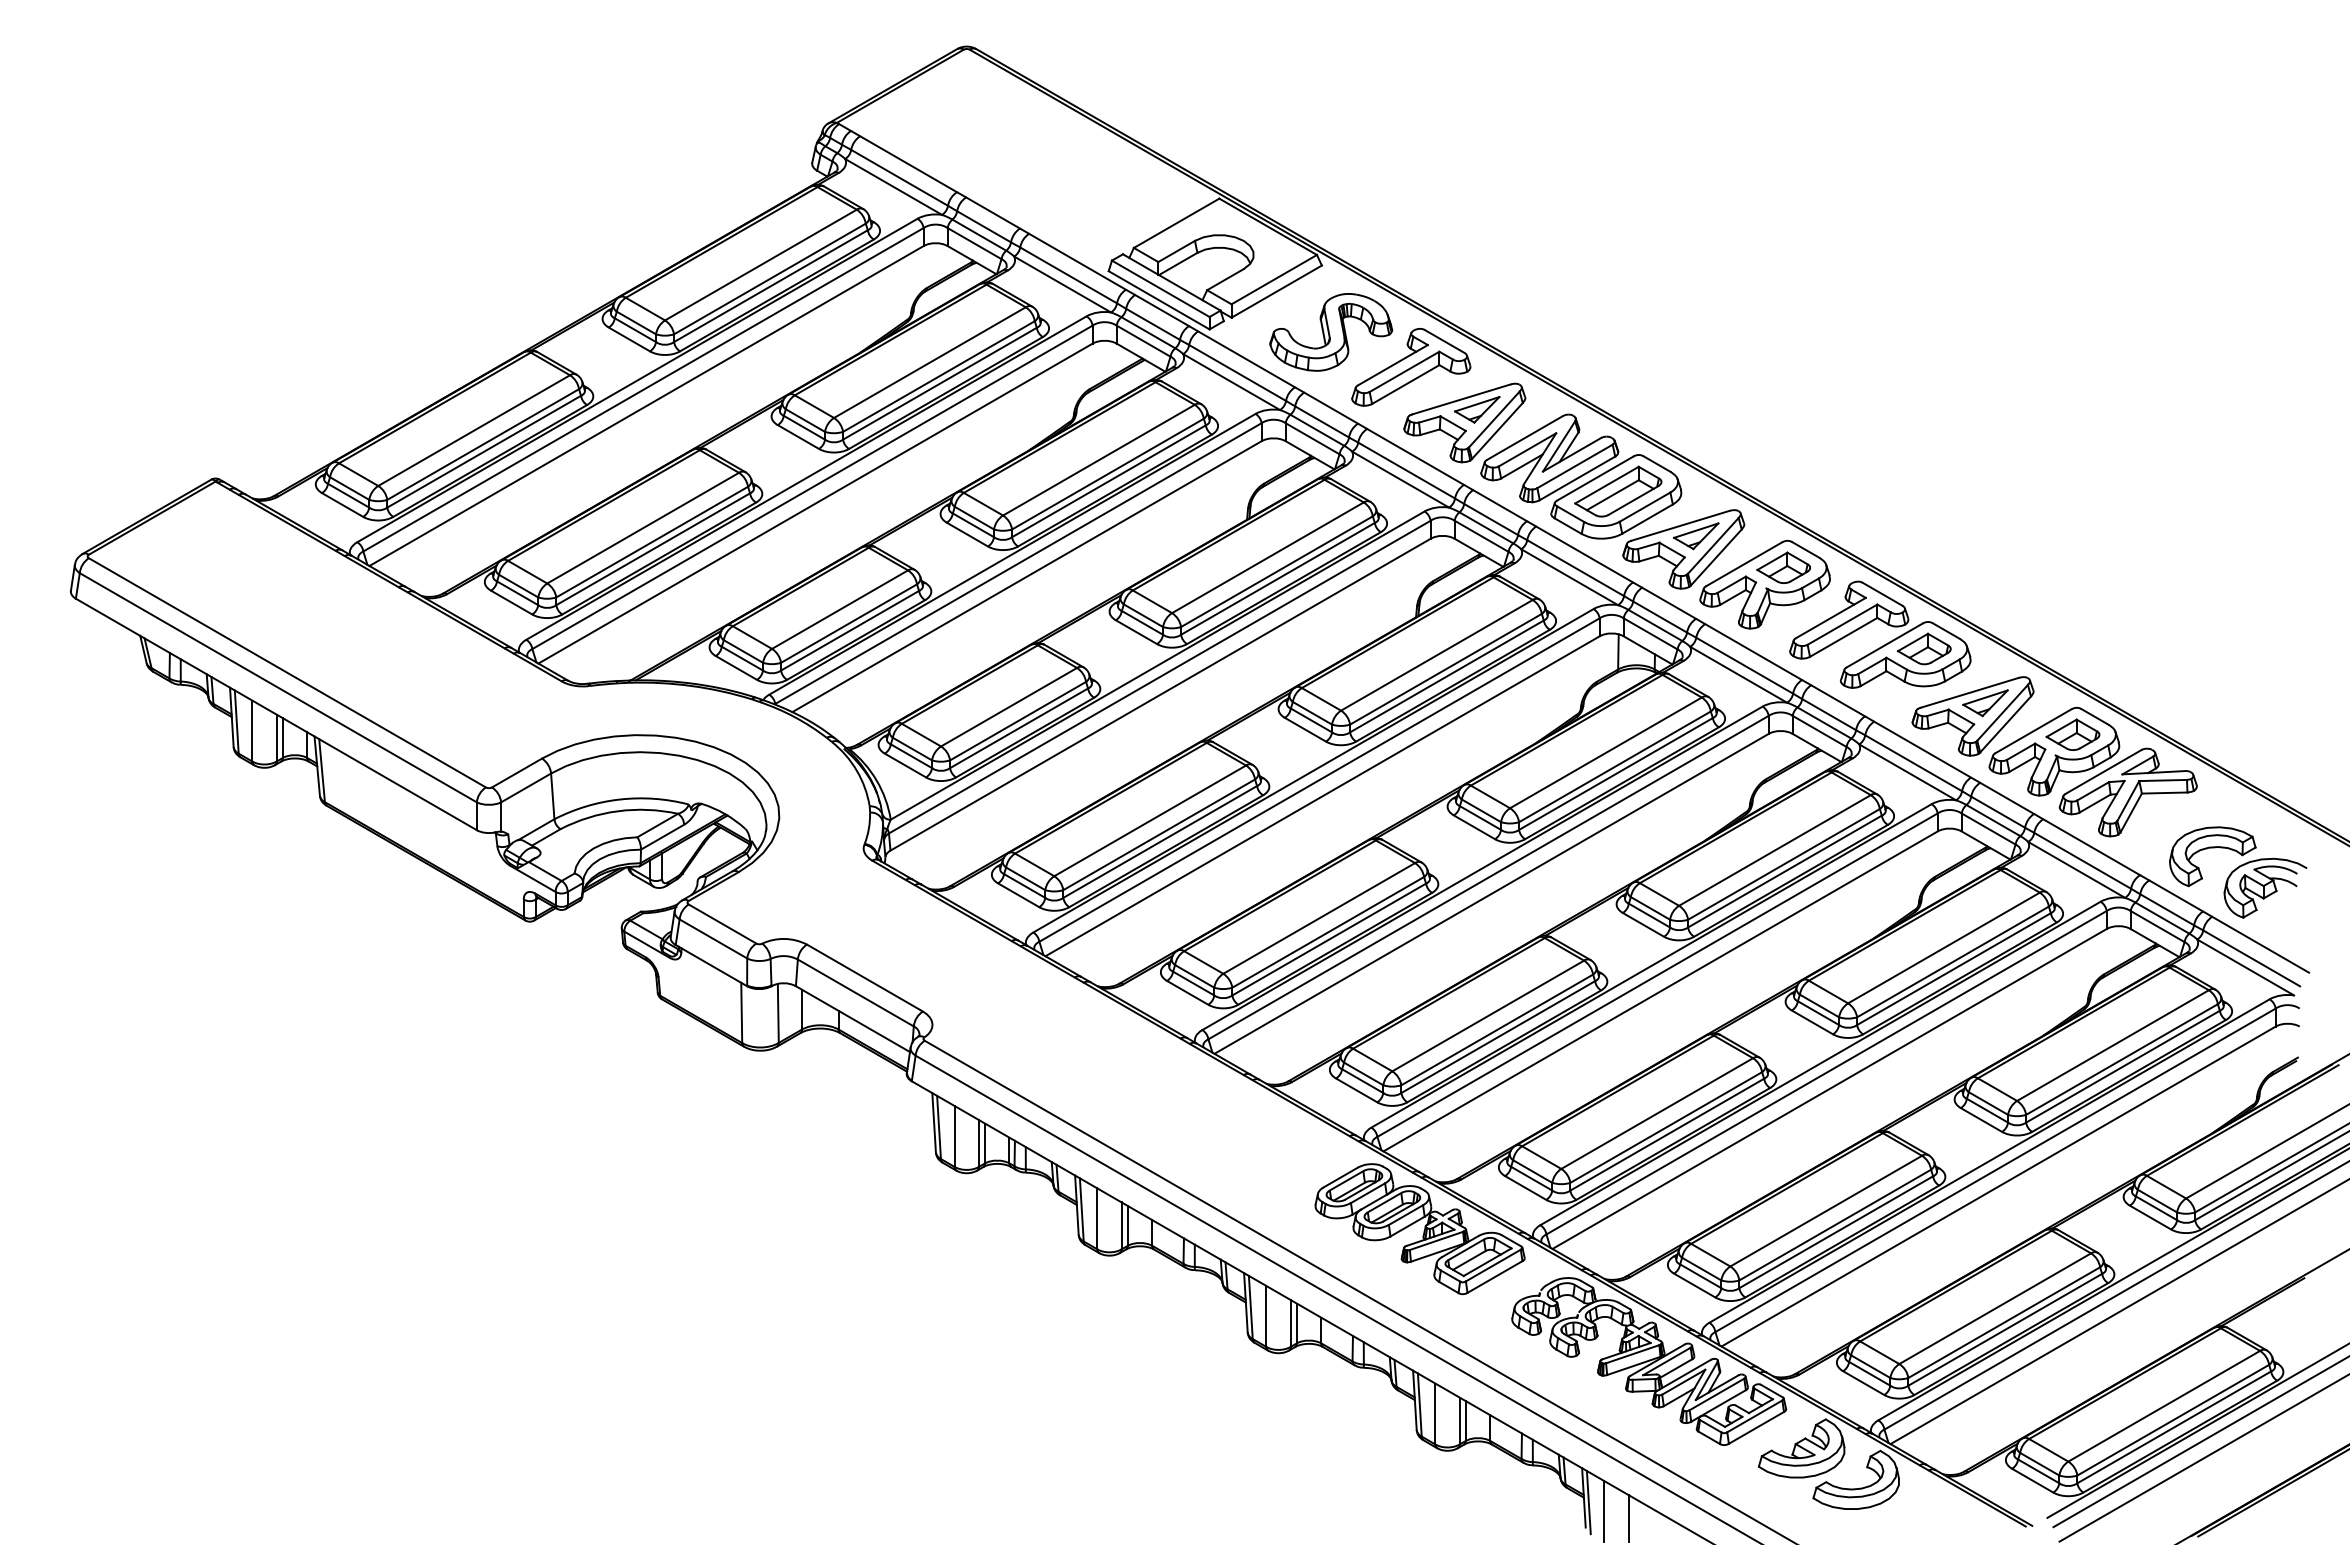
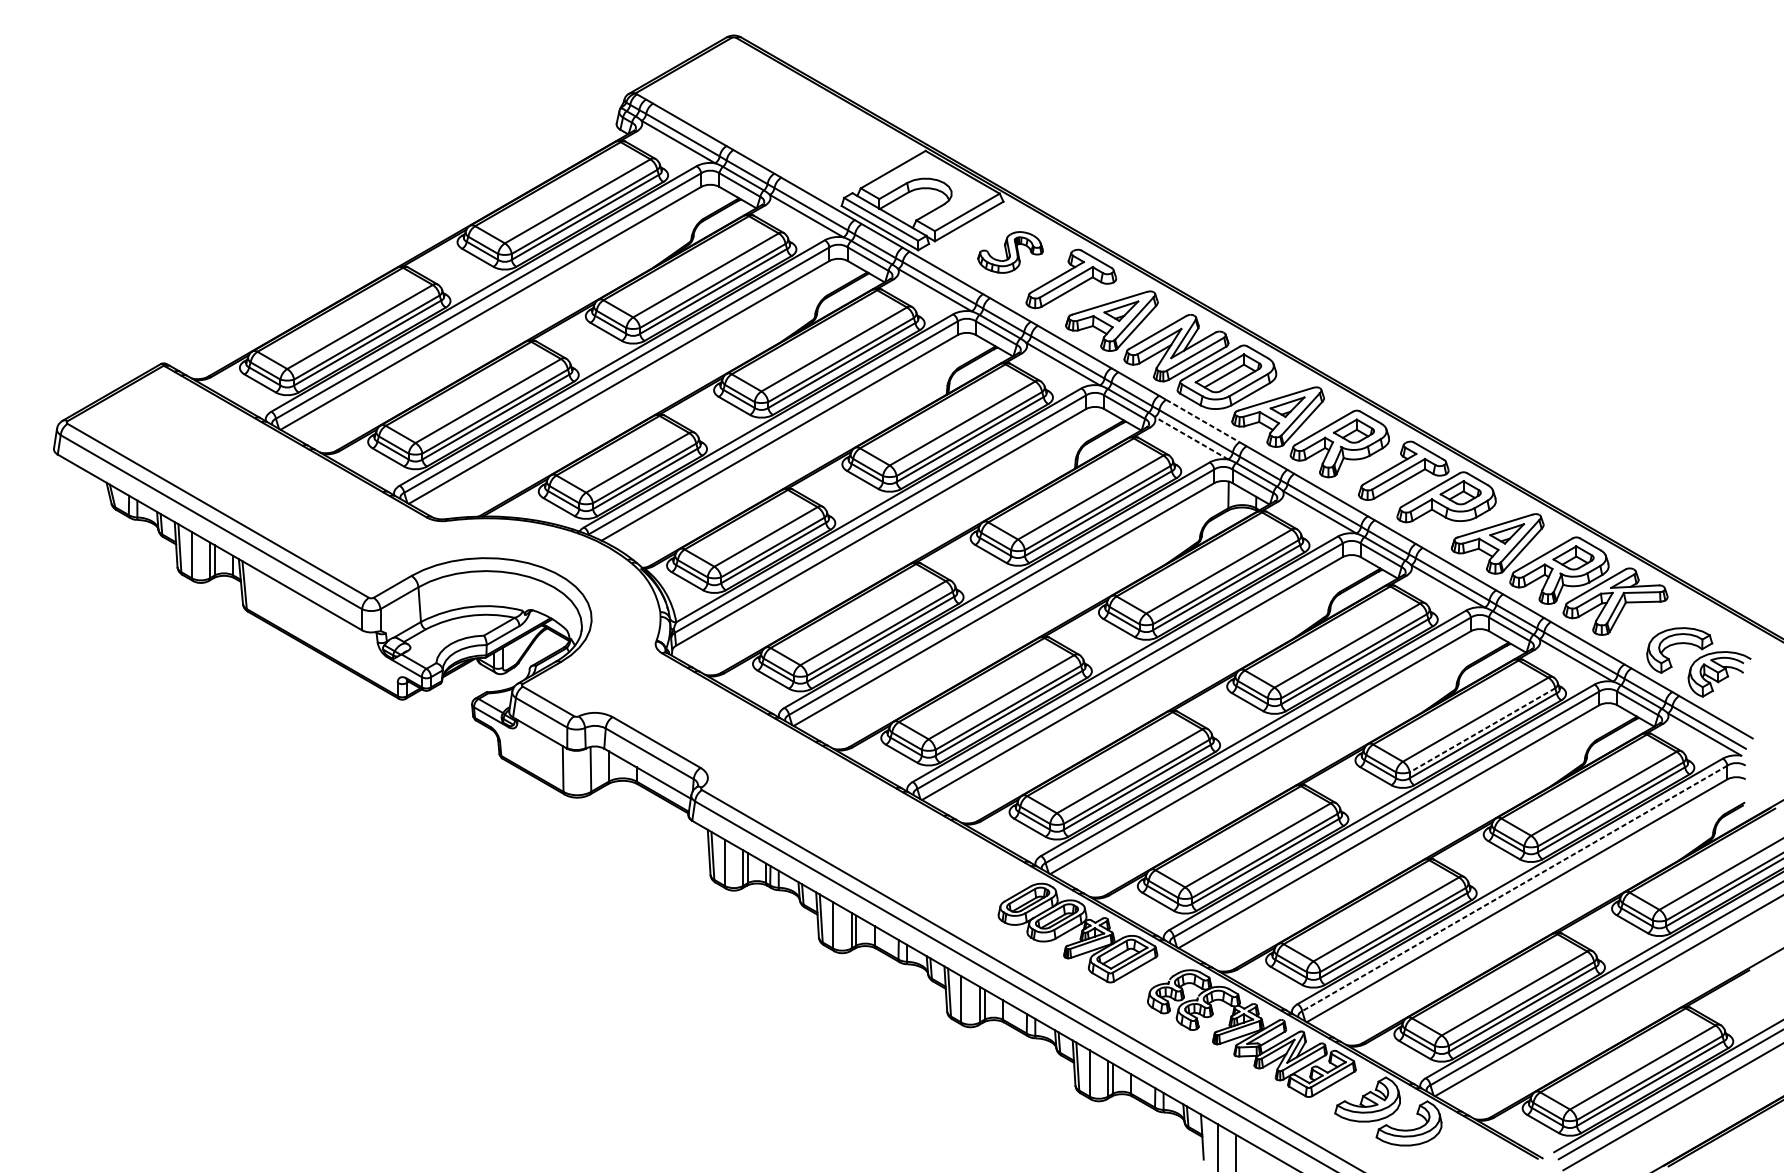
part: (1331, 332) -> (1010, 252), size x0.7
line: (1584, 554) -> (1202, 421), solid -> dashed
line: (1569, 577) -> (1191, 438), solid -> dashed
line: (1952, 961) -> (1482, 729), solid -> dashed
line: (1995, 1170) -> (1514, 888), solid -> dashed
line: (1588, 1502) -> (1205, 1140), removed

